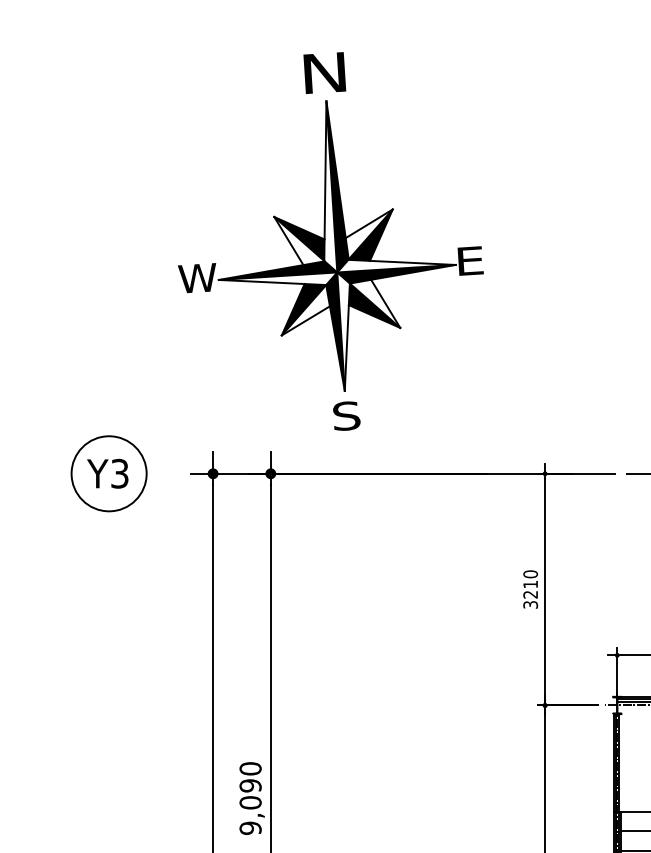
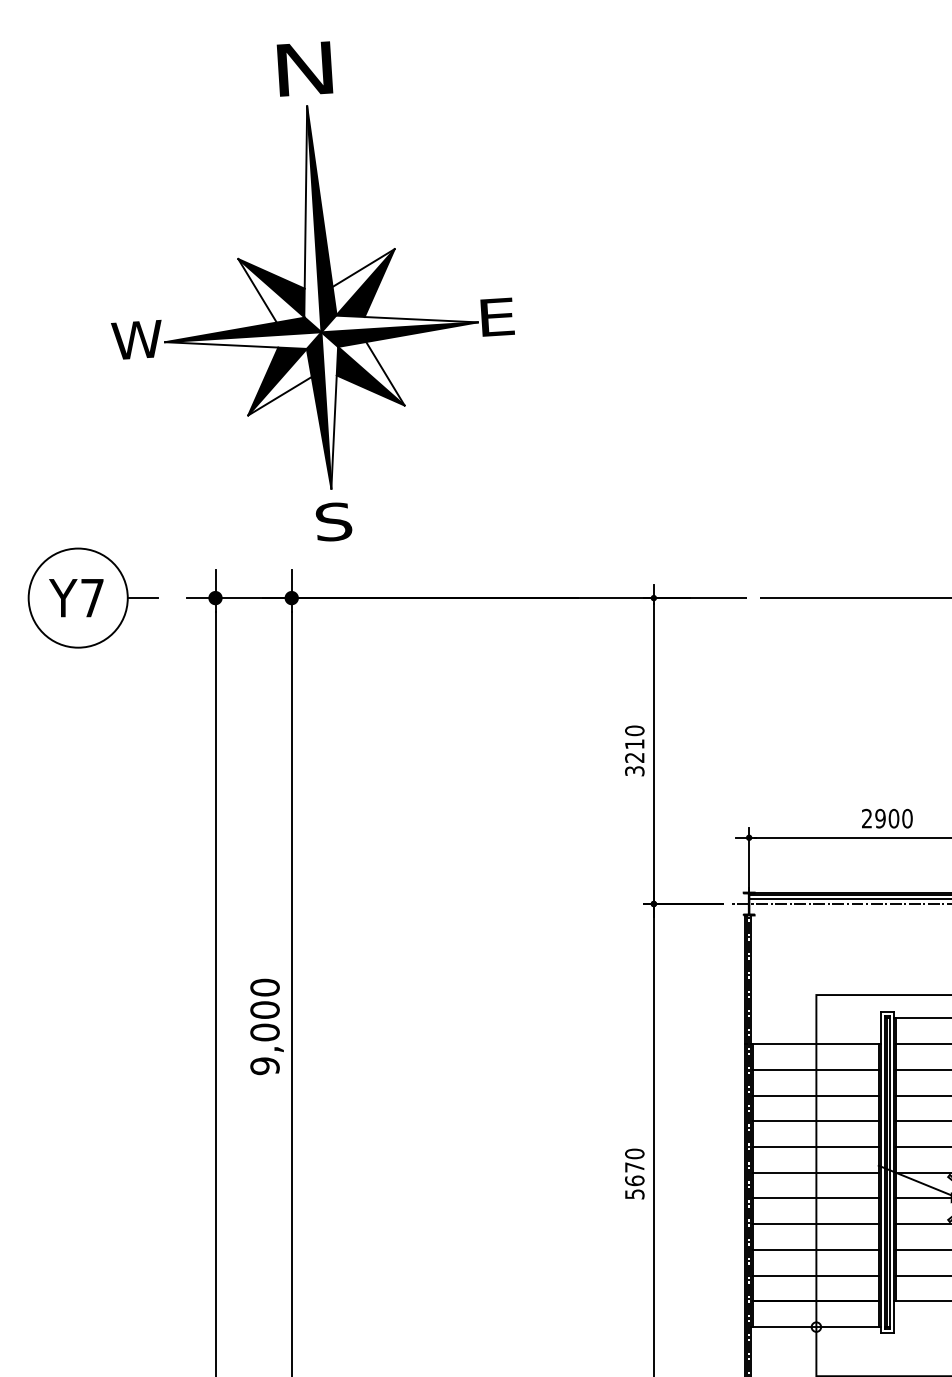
part: (330, 241) -> (312, 291), moved
text: (119, 473) -> (92, 597), Y3 -> Y7
line: (157, 474) -> (142, 598), added
text: (250, 785) -> (264, 1009), 9,090 -> 9,000

